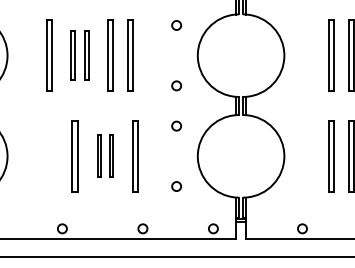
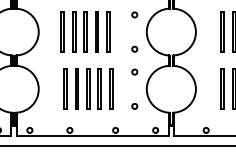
part: (79, 54) -> (79, 31), size x1.43
line: (52, 154) -> (64, 88), added
part: (103, 154) -> (93, 88), size x1.67

